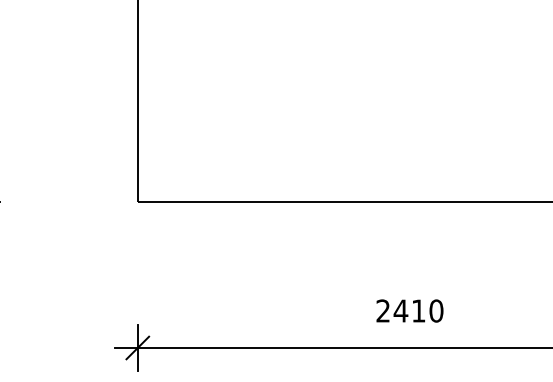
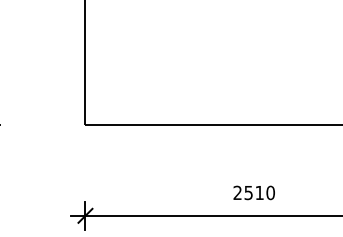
text: (400, 311) -> (248, 193), 2410 -> 2510

